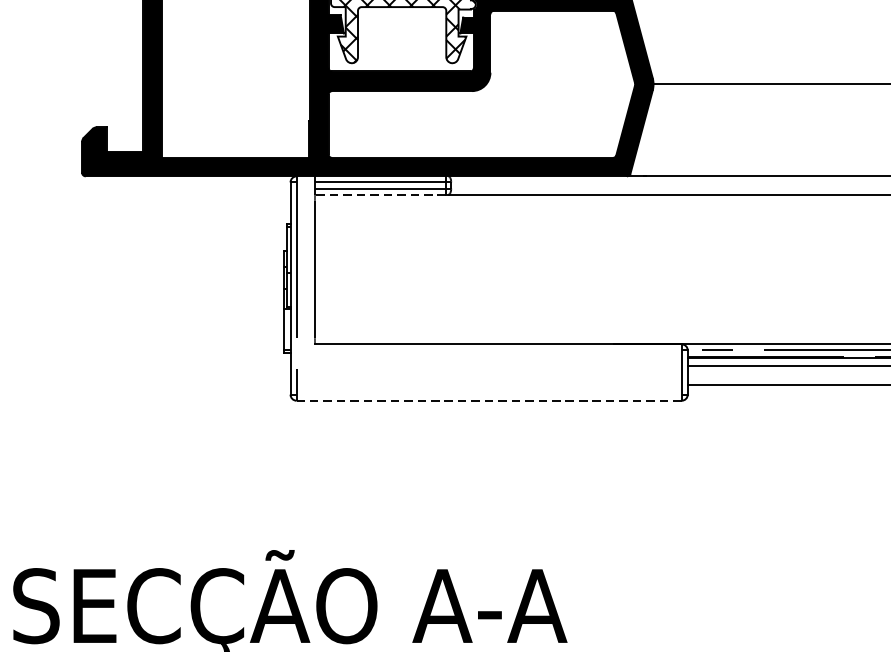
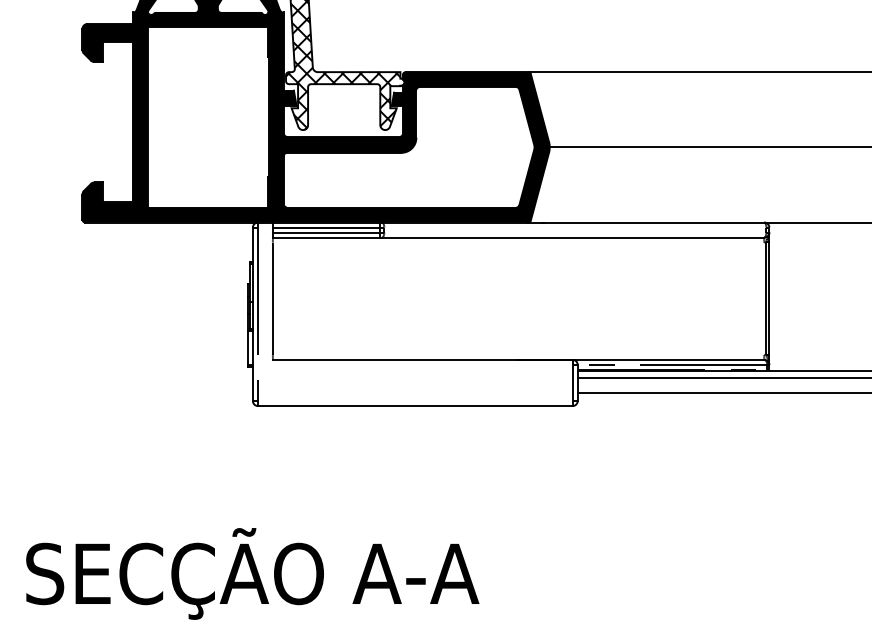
line: (380, 194) -> (326, 237), dashed -> solid
line: (488, 401) -> (414, 406), dashed -> solid

